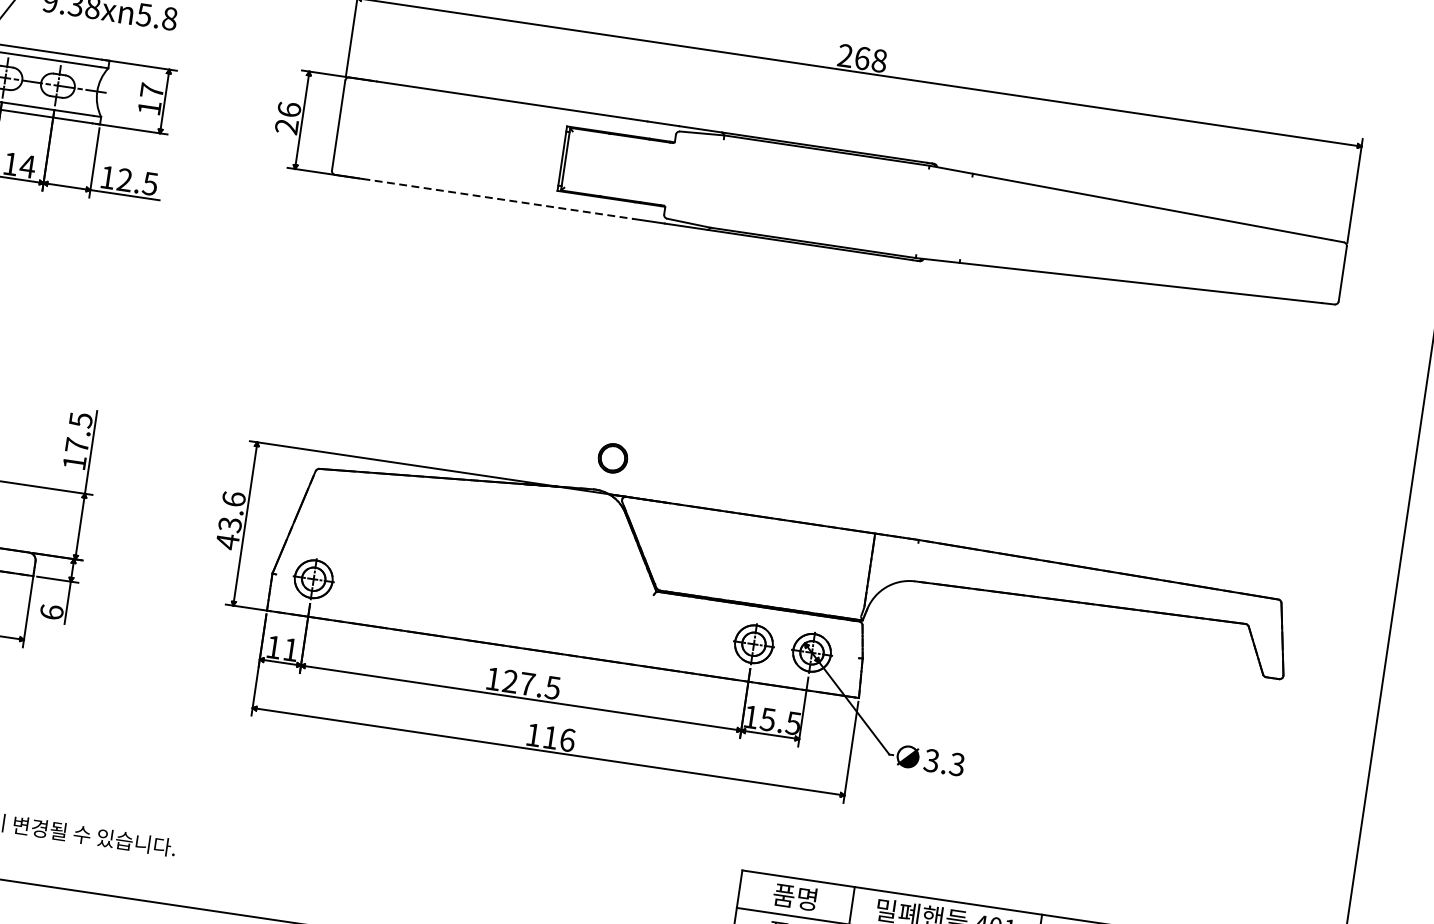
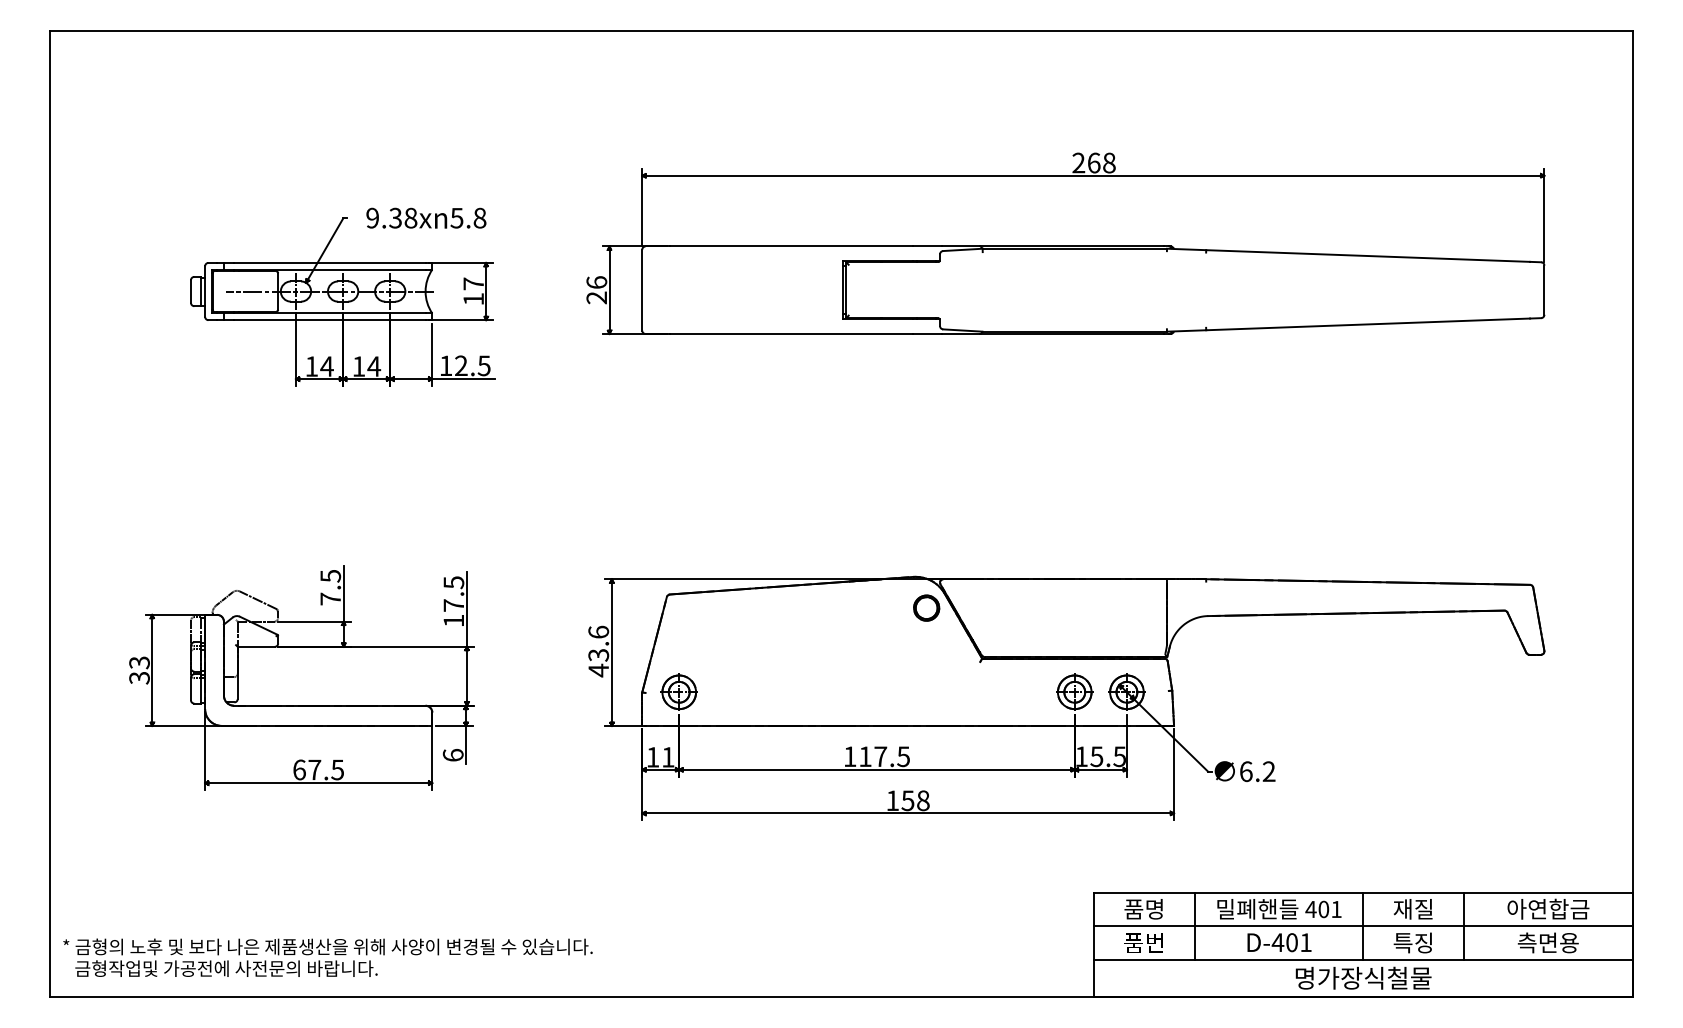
line: (497, 198) -> (791, 333), dashed -> solid
part: (612, 457) -> (926, 607), moved
text: (510, 681) -> (865, 756), 127.5 -> 117.5
text: (558, 738) -> (915, 800), 116 -> 158
text: (944, 762) -> (1257, 771), 3.3 -> 6.2

